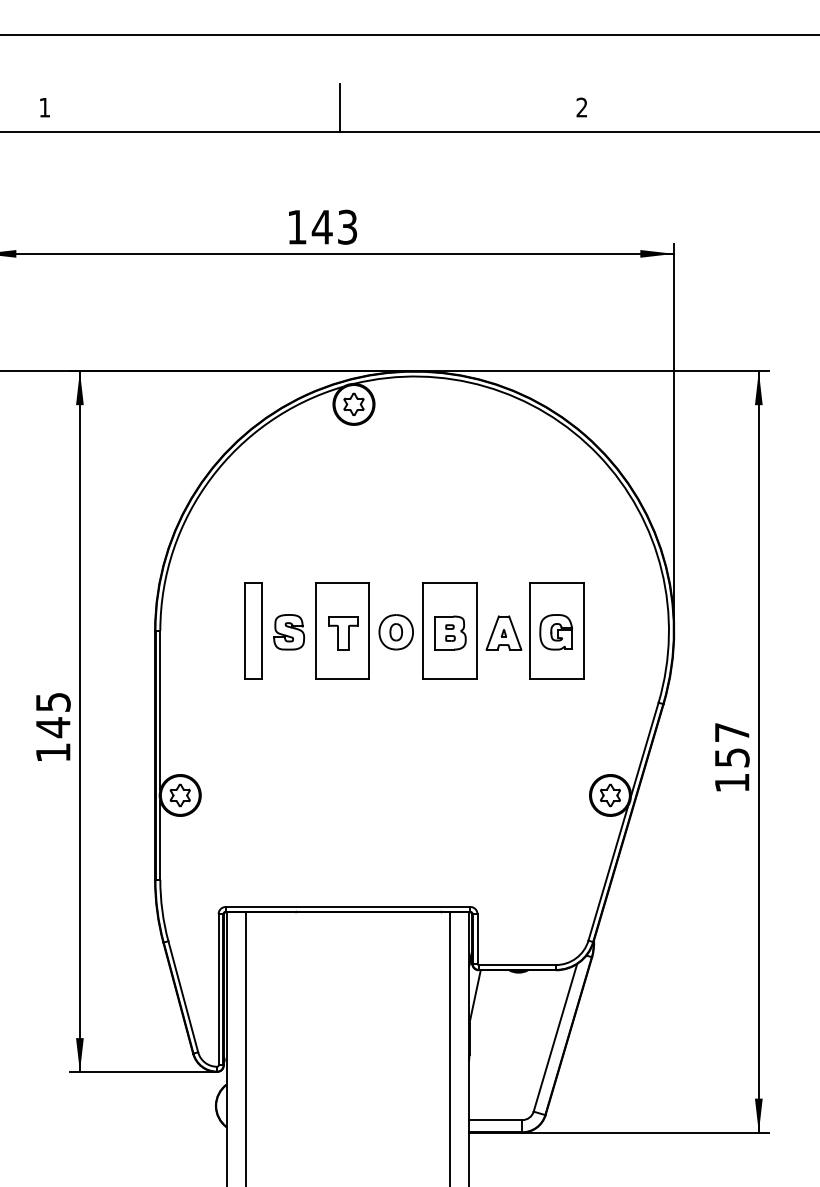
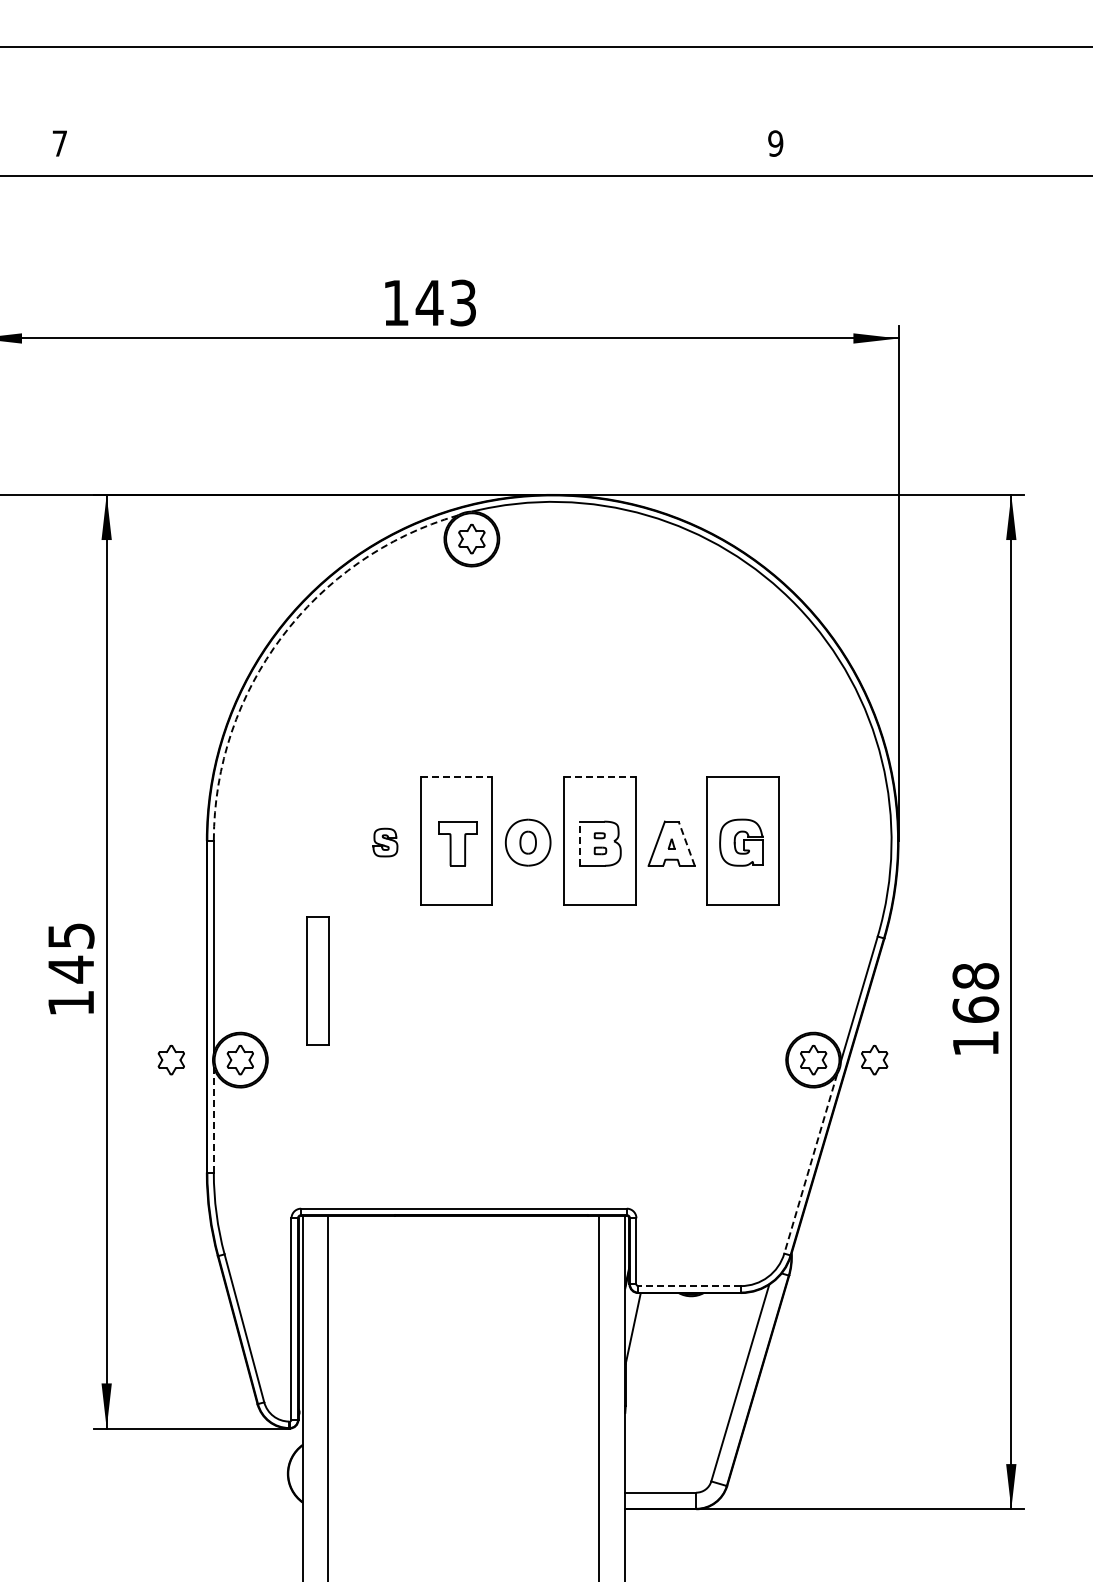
text: (44, 107) -> (59, 143), 1 -> 7
line: (340, 107) -> (453, 143), removed
text: (581, 107) -> (775, 143), 2 -> 9
arc: (211, 478) -> (281, 637), solid -> dashed
line: (342, 582) -> (456, 776), solid -> dashed
line: (449, 582) -> (599, 776), solid -> dashed
part: (253, 630) -> (317, 980), moved
part: (289, 632) -> (385, 842), size x0.6
line: (435, 632) -> (580, 843), solid -> dashed
line: (515, 632) -> (686, 843), solid -> dashed
text: (731, 744) -> (975, 992), 157 -> 168
part: (127, 795) -> (170, 1059), added
part: (656, 795) -> (874, 1059), added
line: (160, 840) -> (213, 1119), solid -> dashed
line: (608, 873) -> (810, 1163), solid -> dashed
line: (517, 965) -> (689, 1286), solid -> dashed

